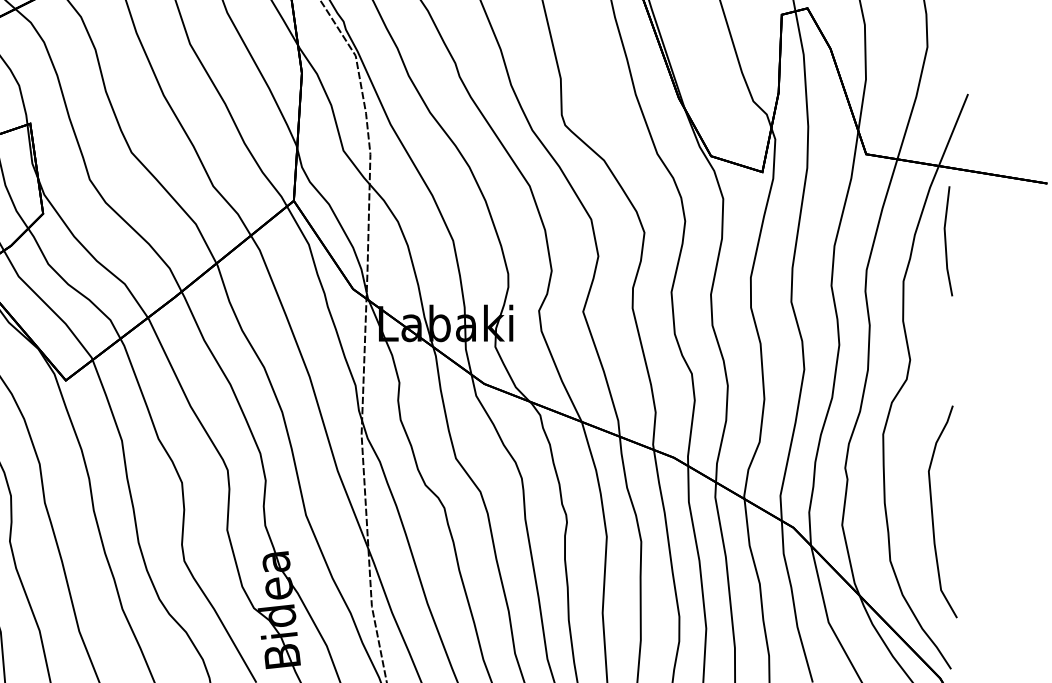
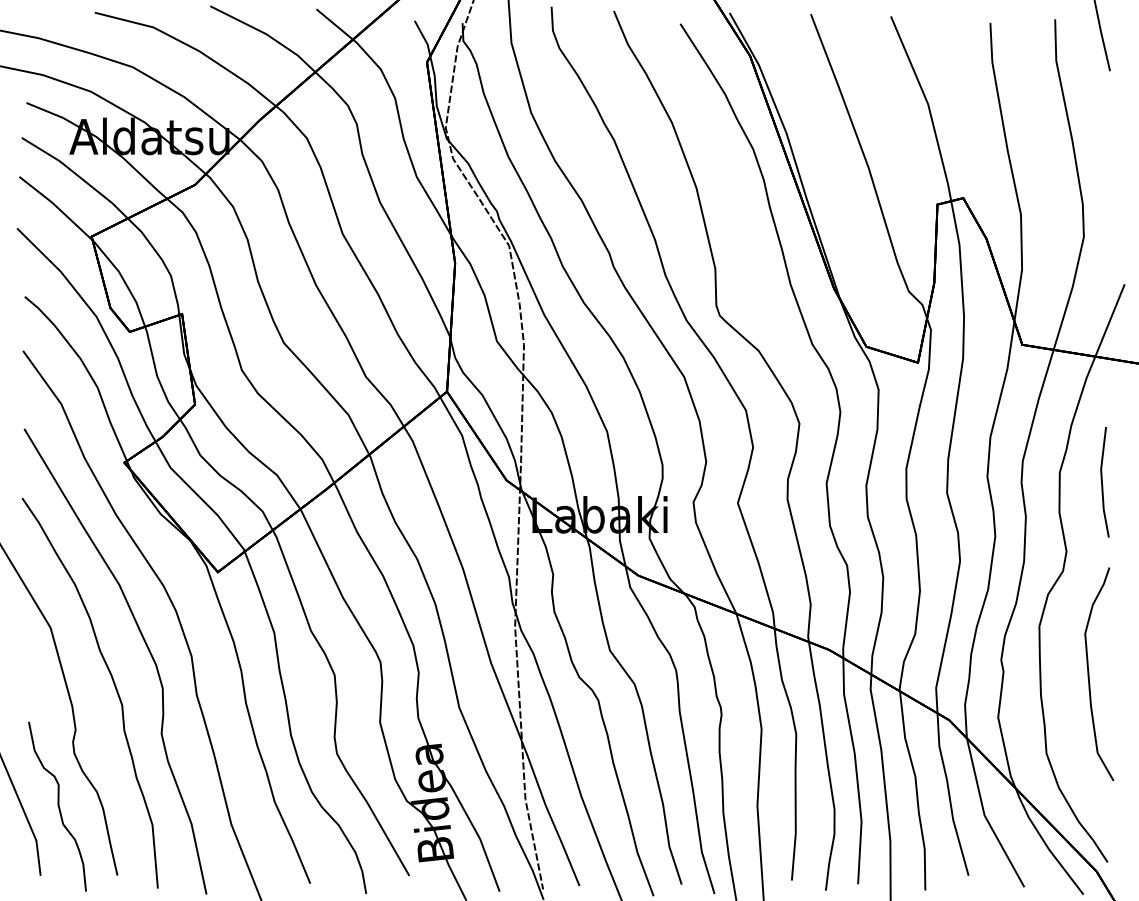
line: (945, 241) -> (1102, 482), moved
curve: (933, 512) -> (1089, 674), moved

